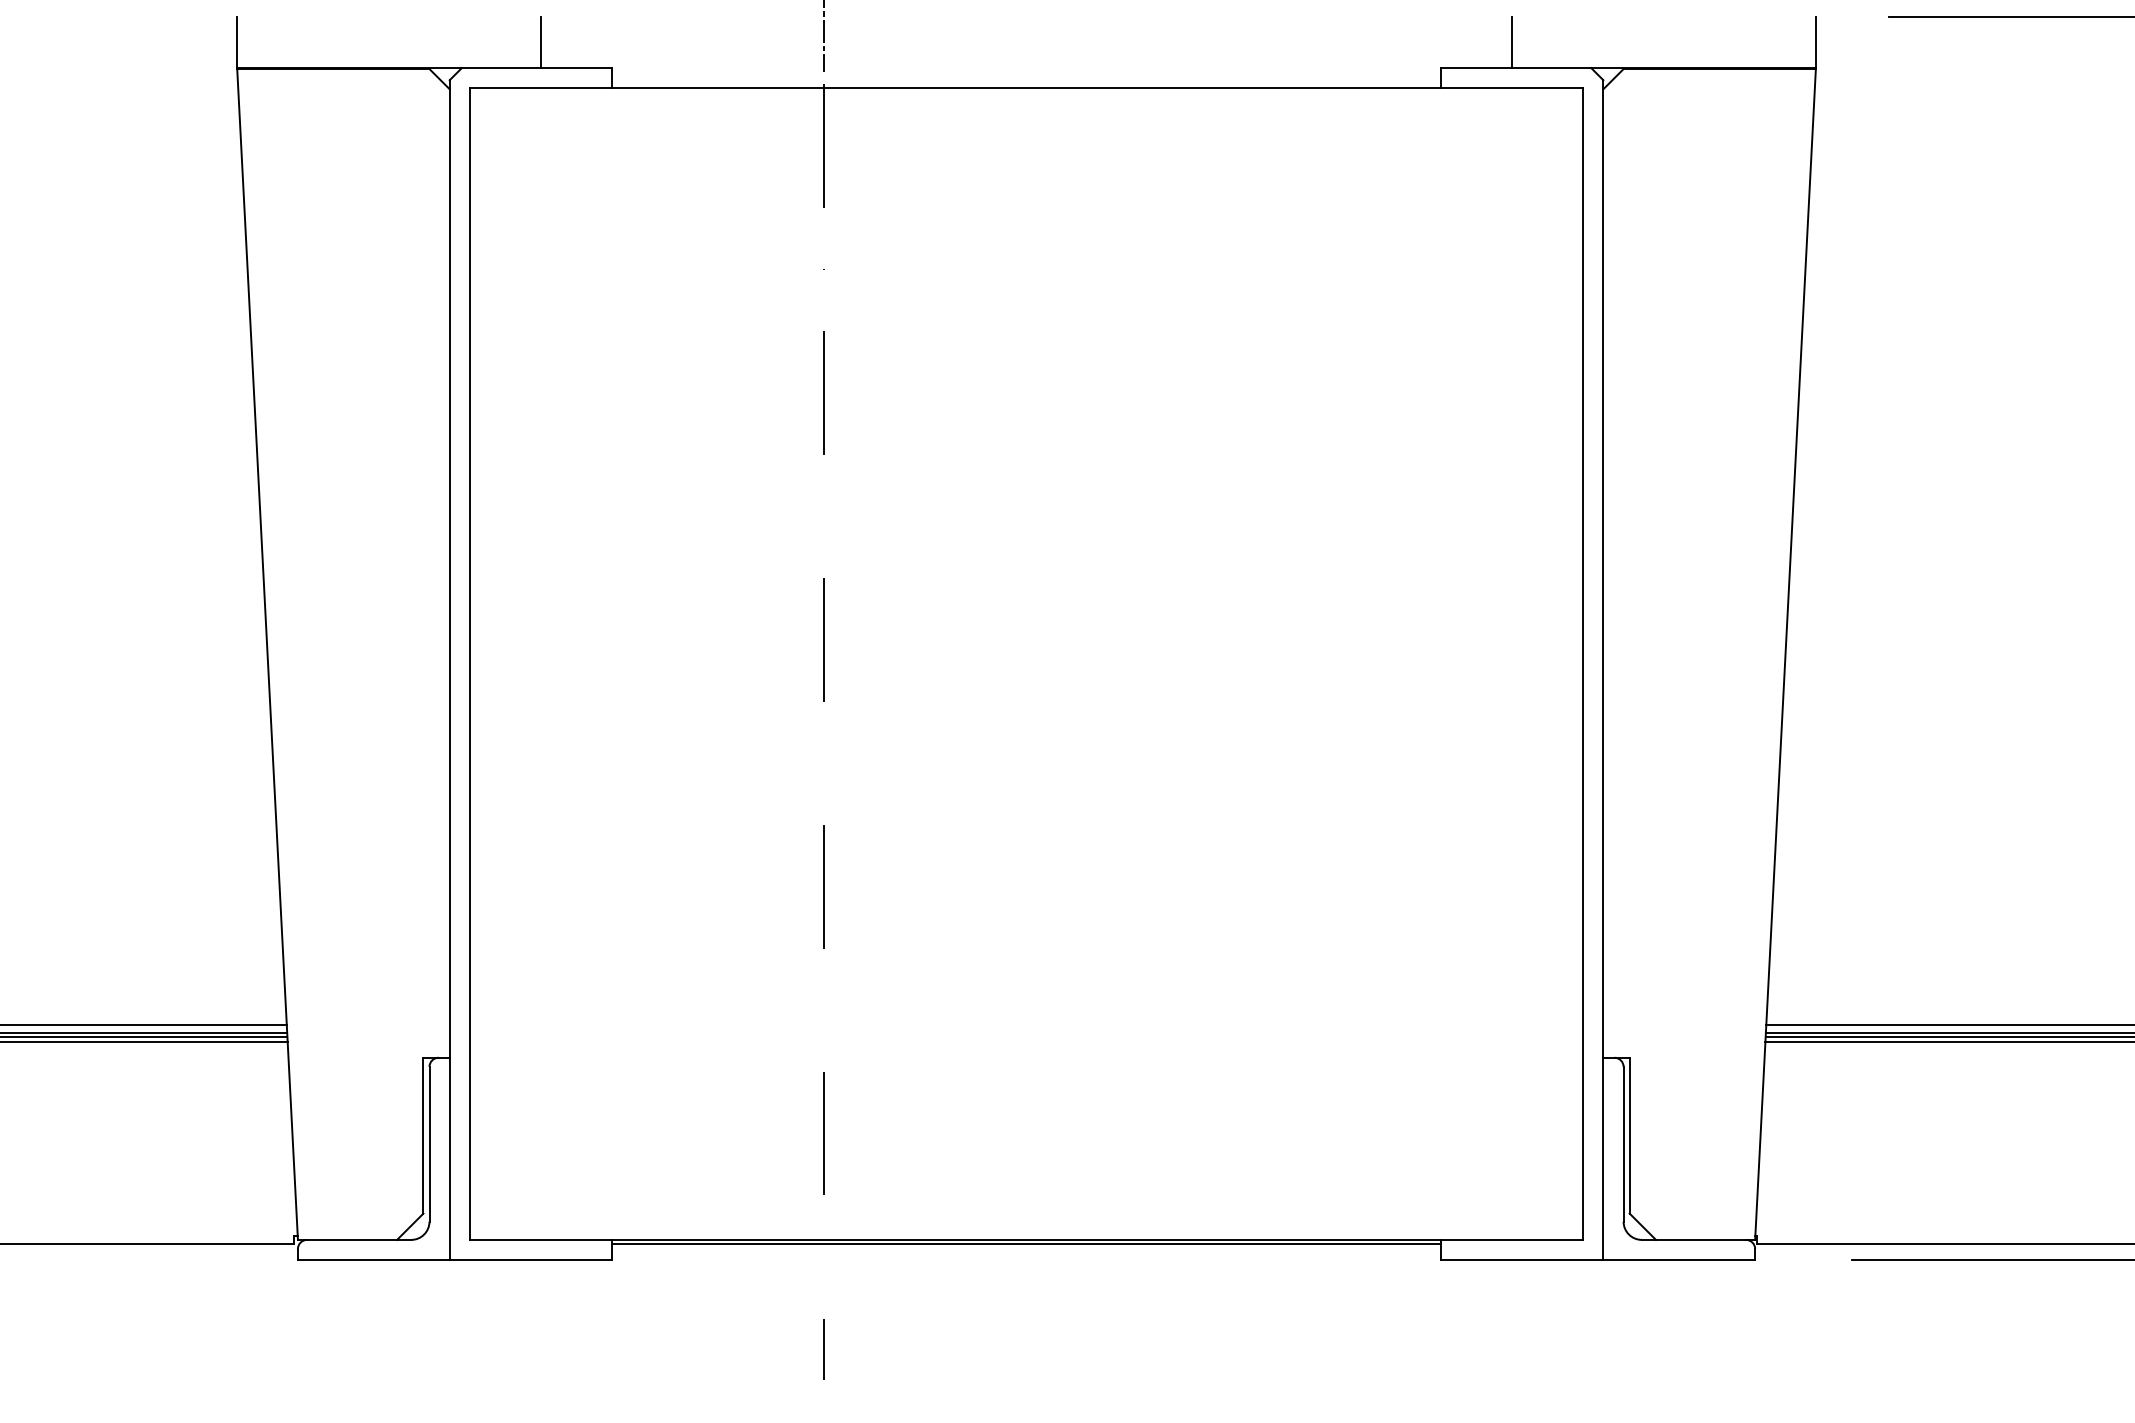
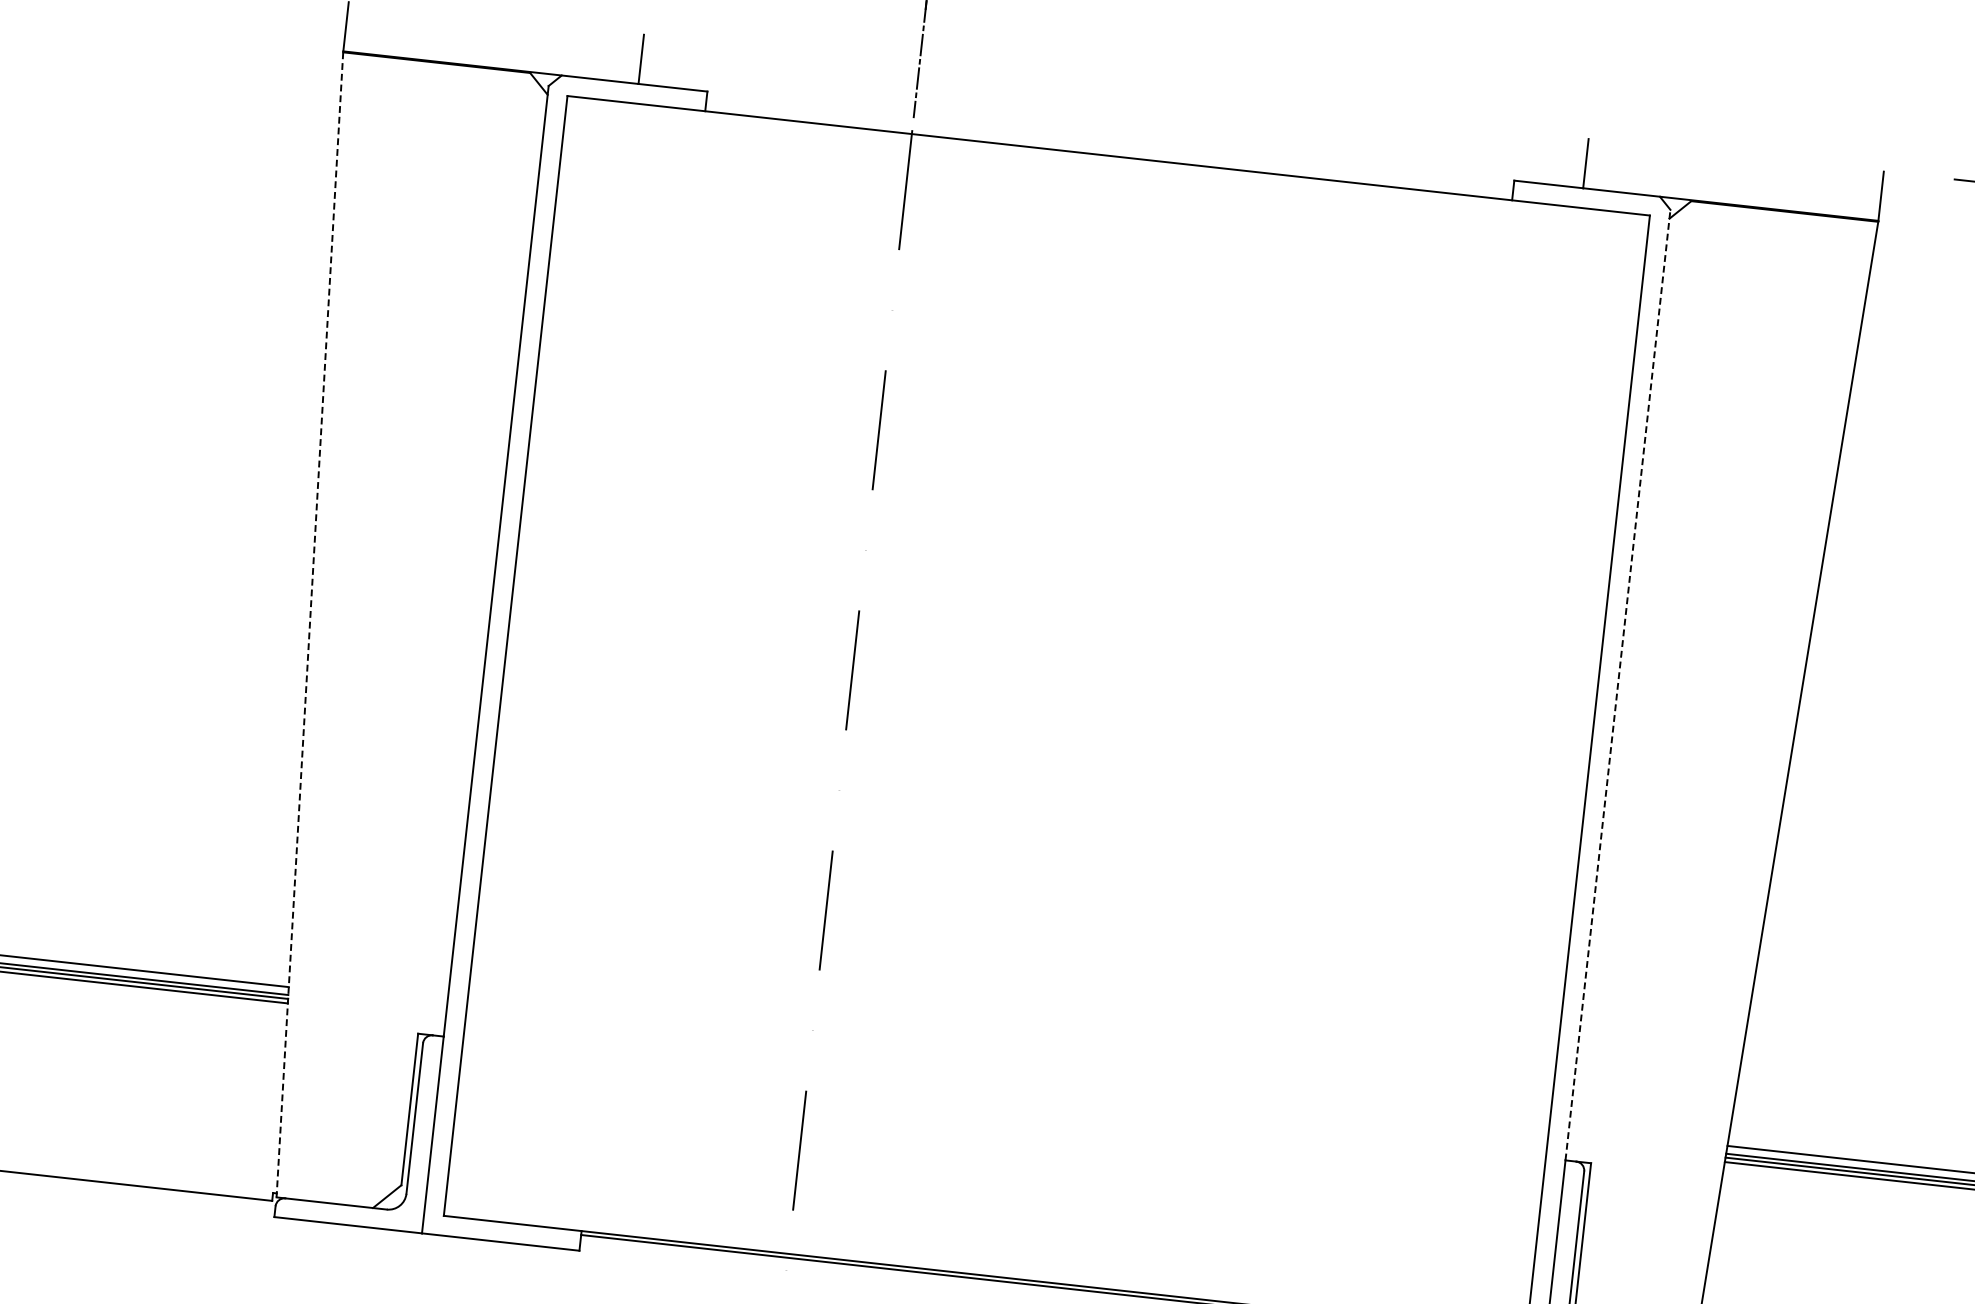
line: (1603, 568) -> (1618, 684), solid -> dashed
line: (267, 655) -> (309, 625), solid -> dashed

